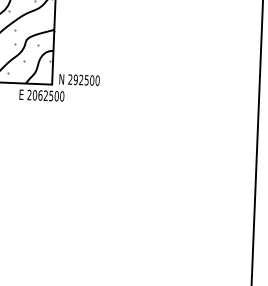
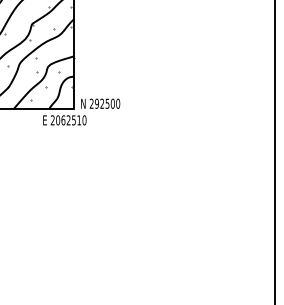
text: (57, 96) -> (79, 120), 2062500 -> 2062510

